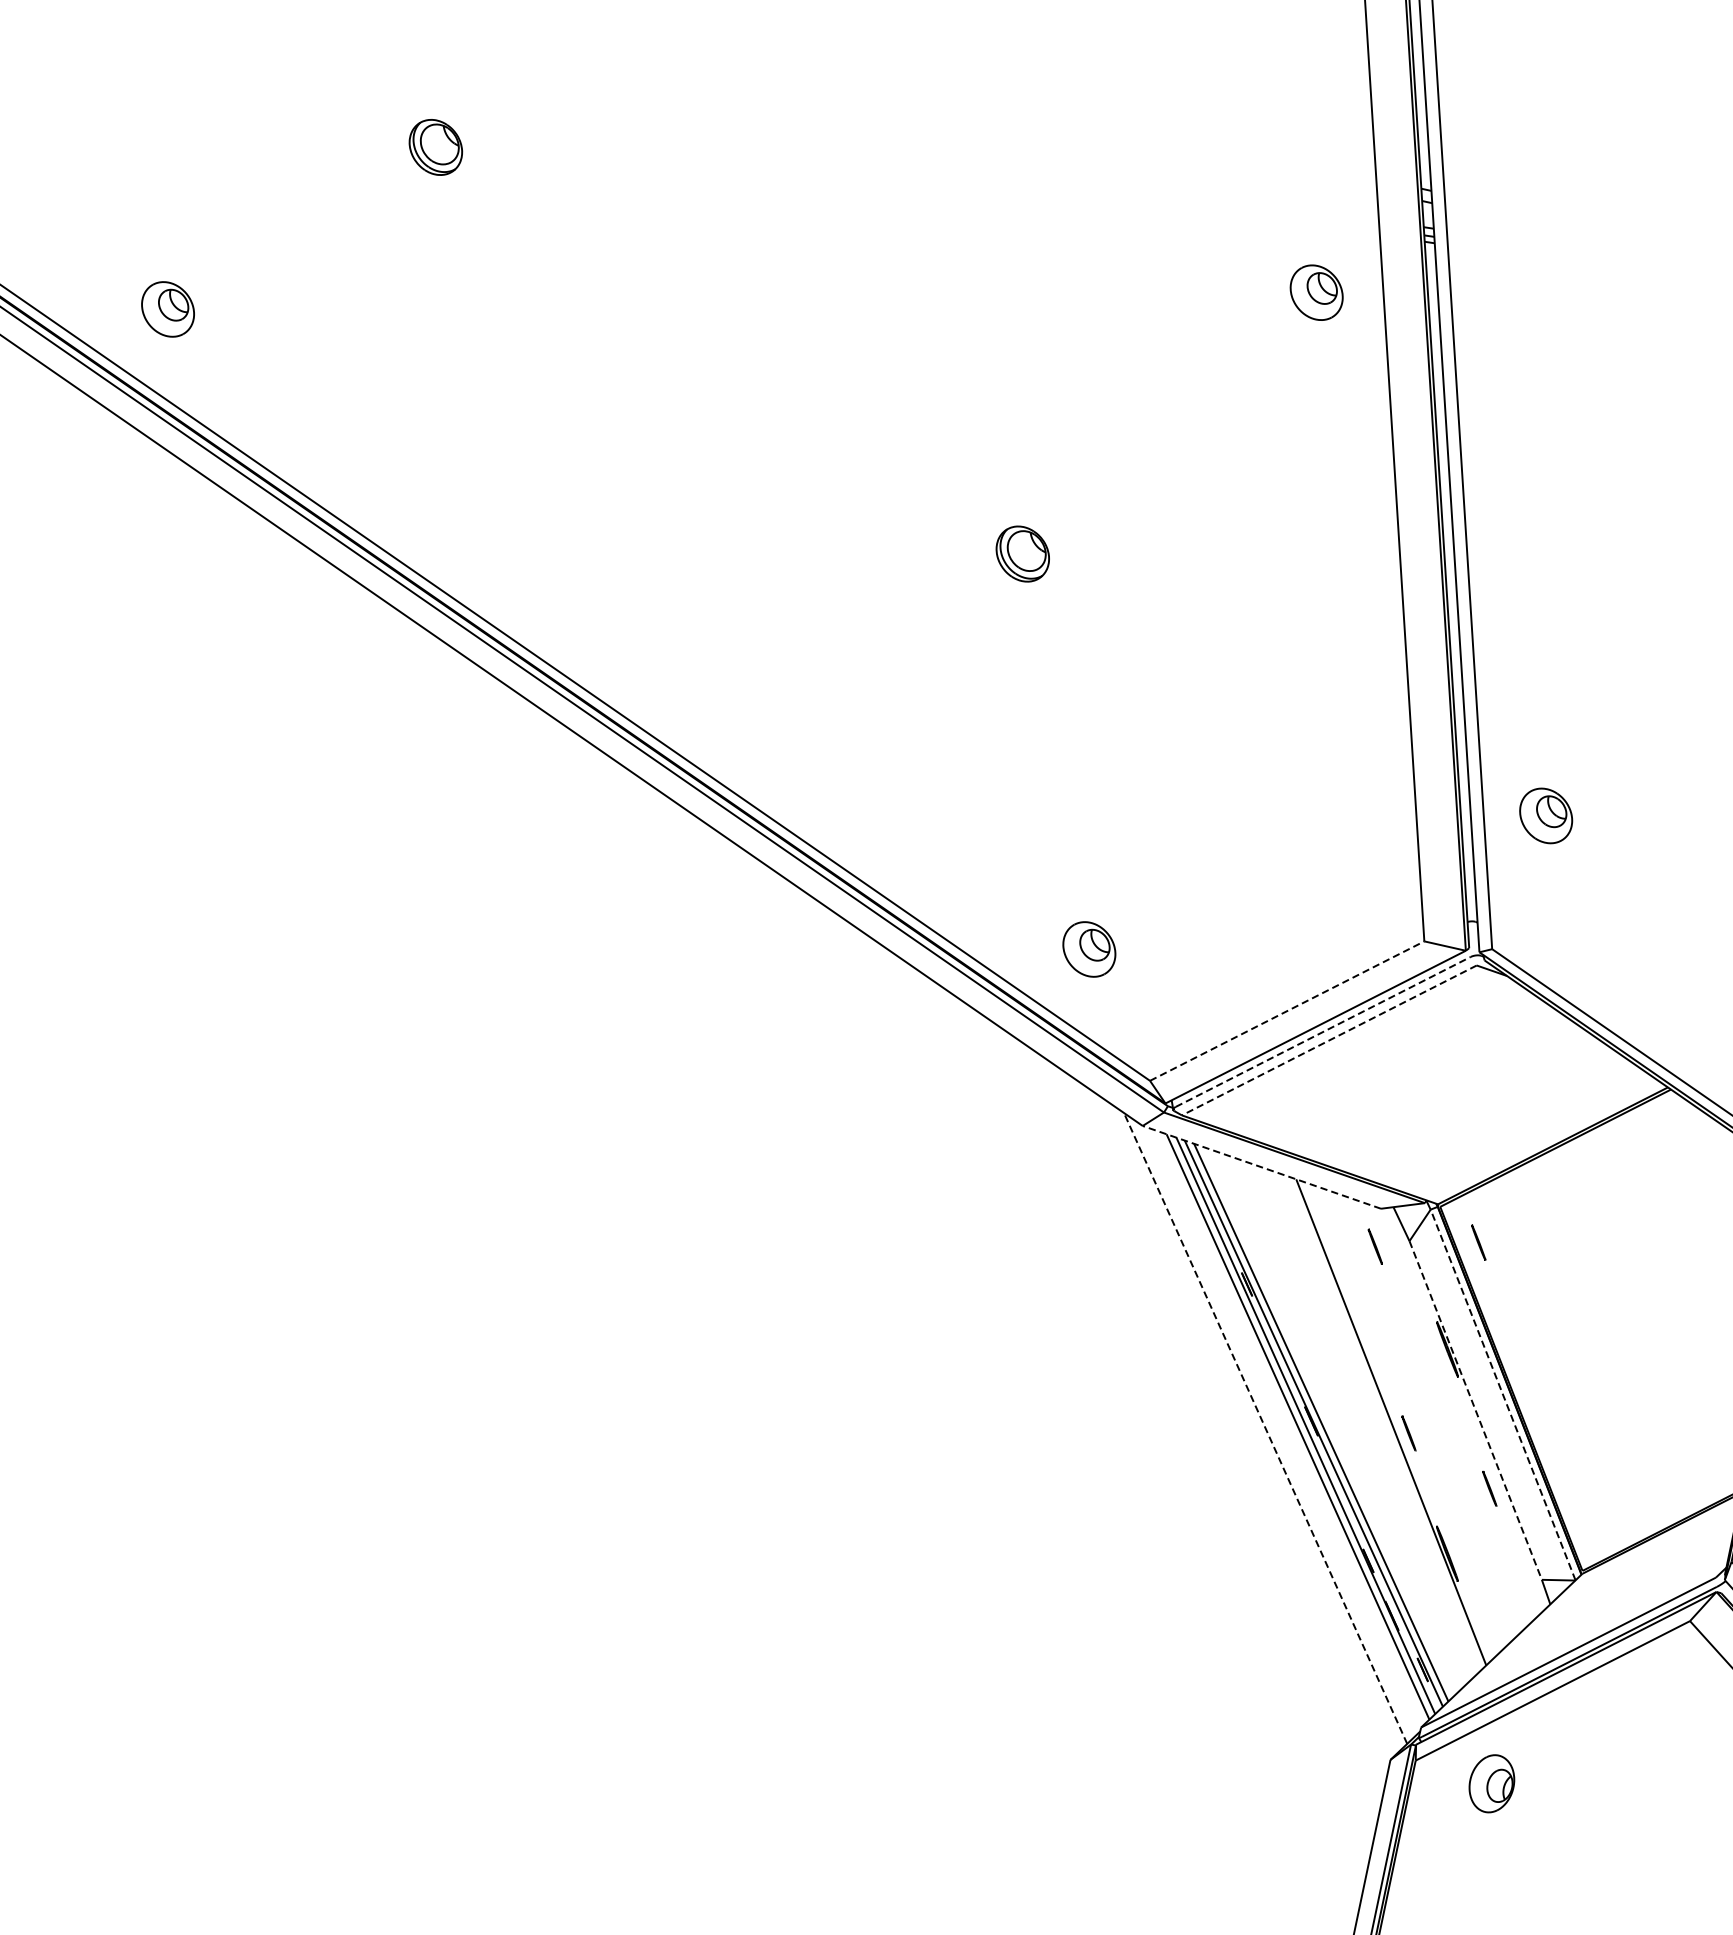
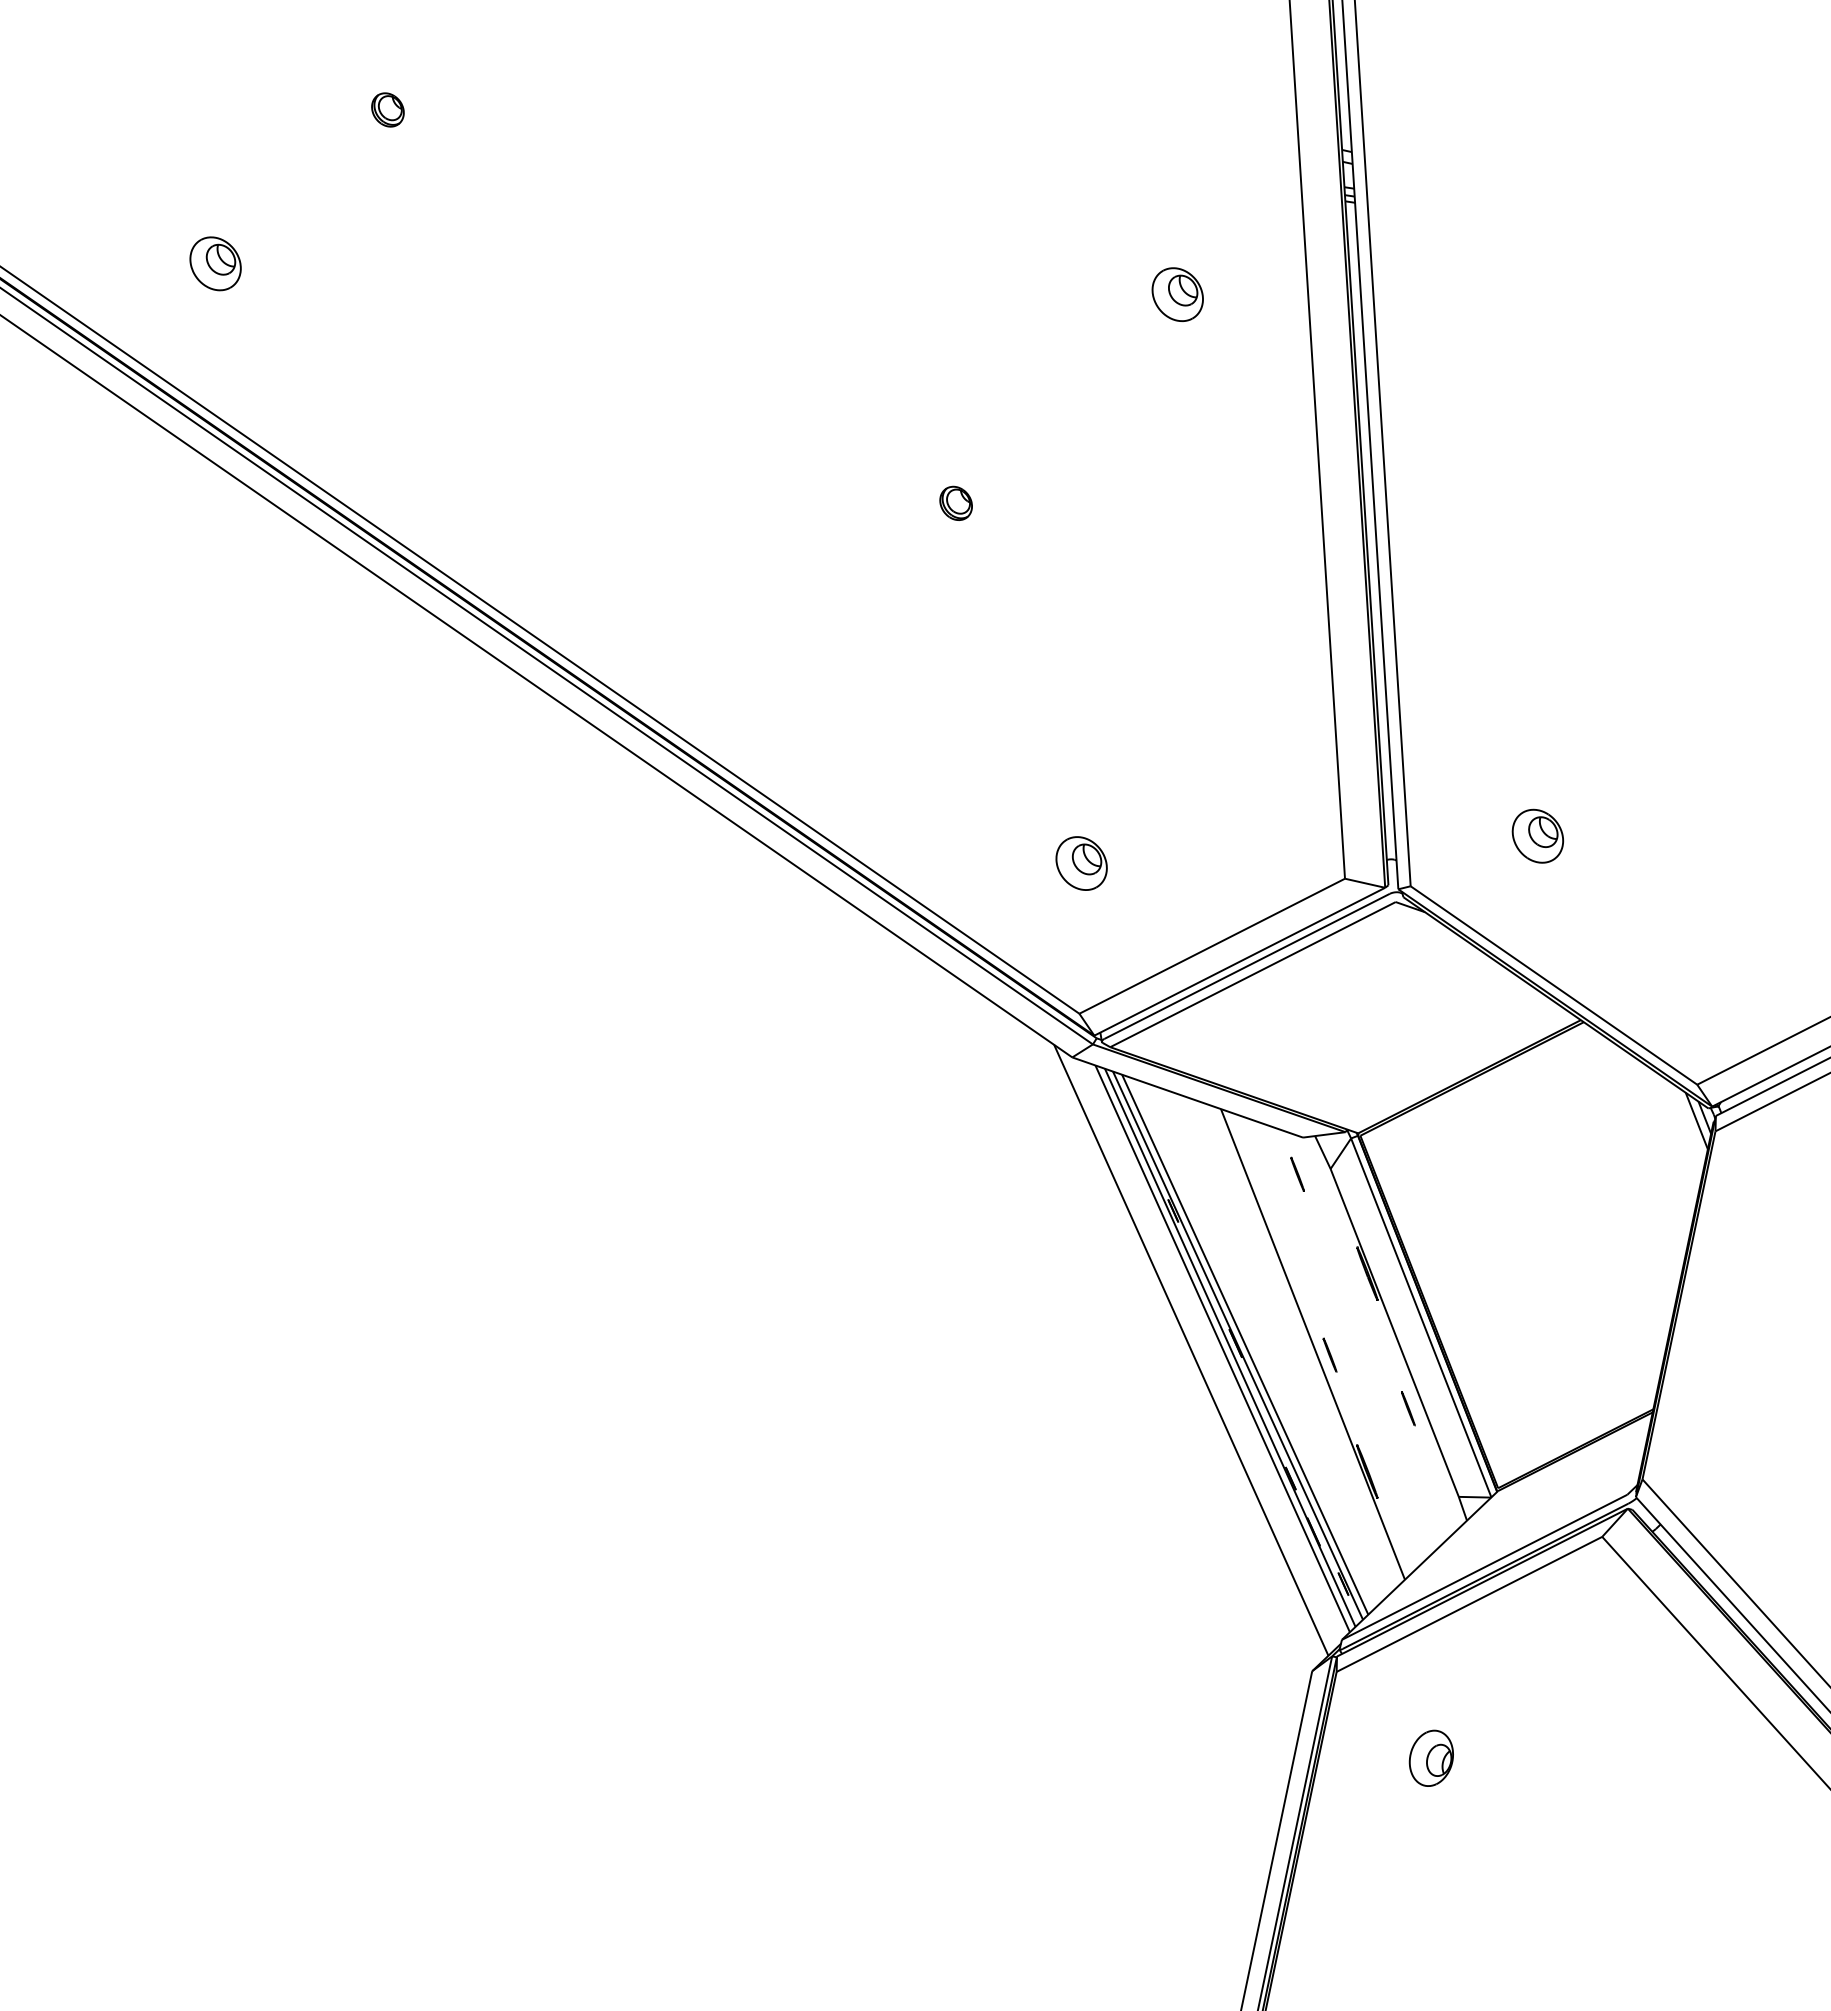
part: (435, 146) -> (387, 109), size x0.62
part: (1316, 292) -> (1177, 294), moved
part: (167, 309) -> (215, 263), moved
part: (1022, 552) -> (955, 502), size x0.62
part: (1545, 815) -> (1537, 835), moved
part: (1089, 949) -> (1081, 863), moved
line: (1287, 1011) -> (1212, 946), dashed -> solid
line: (1323, 1032) -> (1247, 966), dashed -> solid
line: (1328, 1040) -> (1252, 974), dashed -> solid
line: (1261, 1167) -> (1187, 1097), dashed -> solid
line: (1478, 1241) -> (1397, 1169), removed
line: (1503, 1394) -> (1421, 1317), dashed -> solid
line: (1475, 1411) -> (1394, 1333), dashed -> solid
line: (1265, 1428) -> (1191, 1350), dashed -> solid
part: (1490, 1782) -> (1430, 1757), moved

